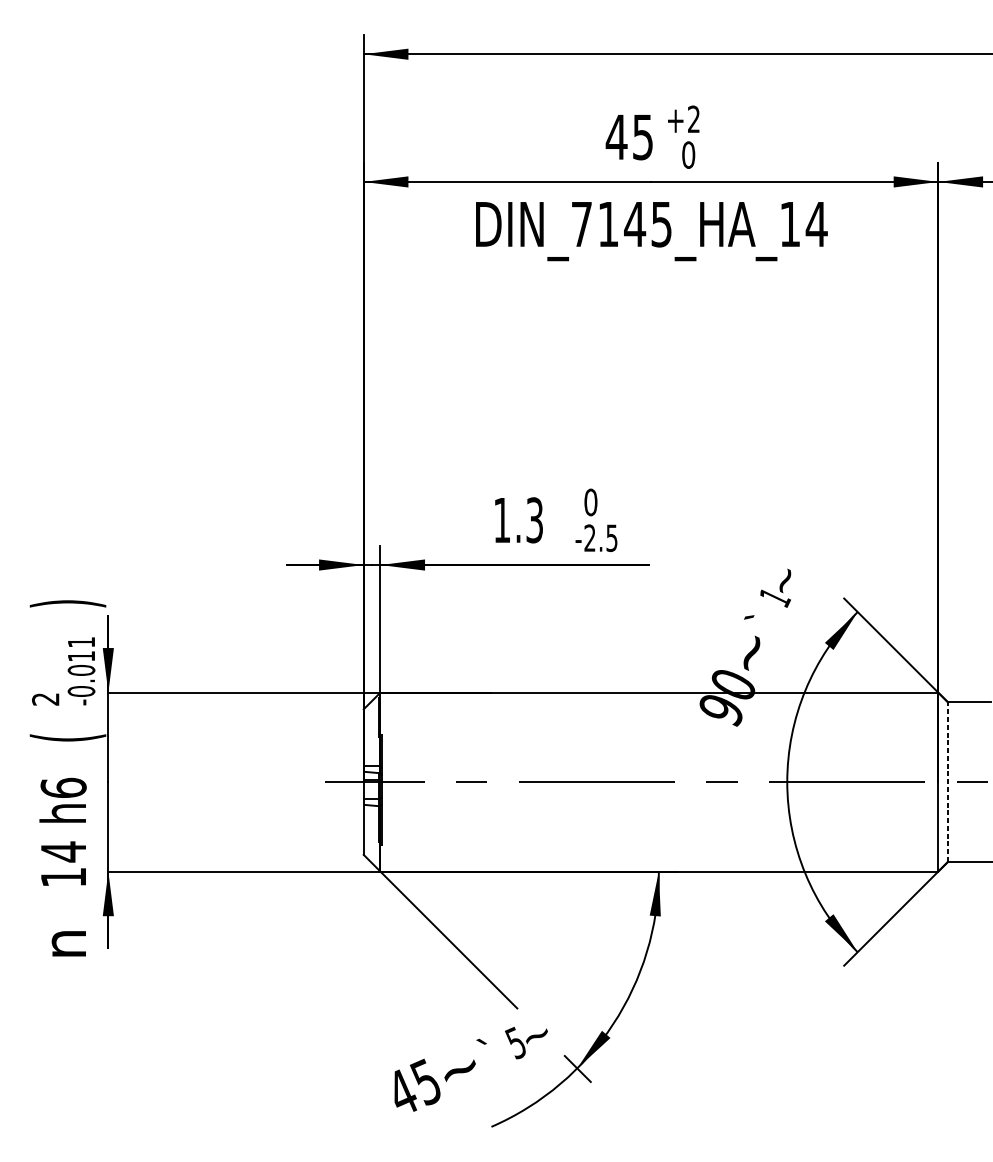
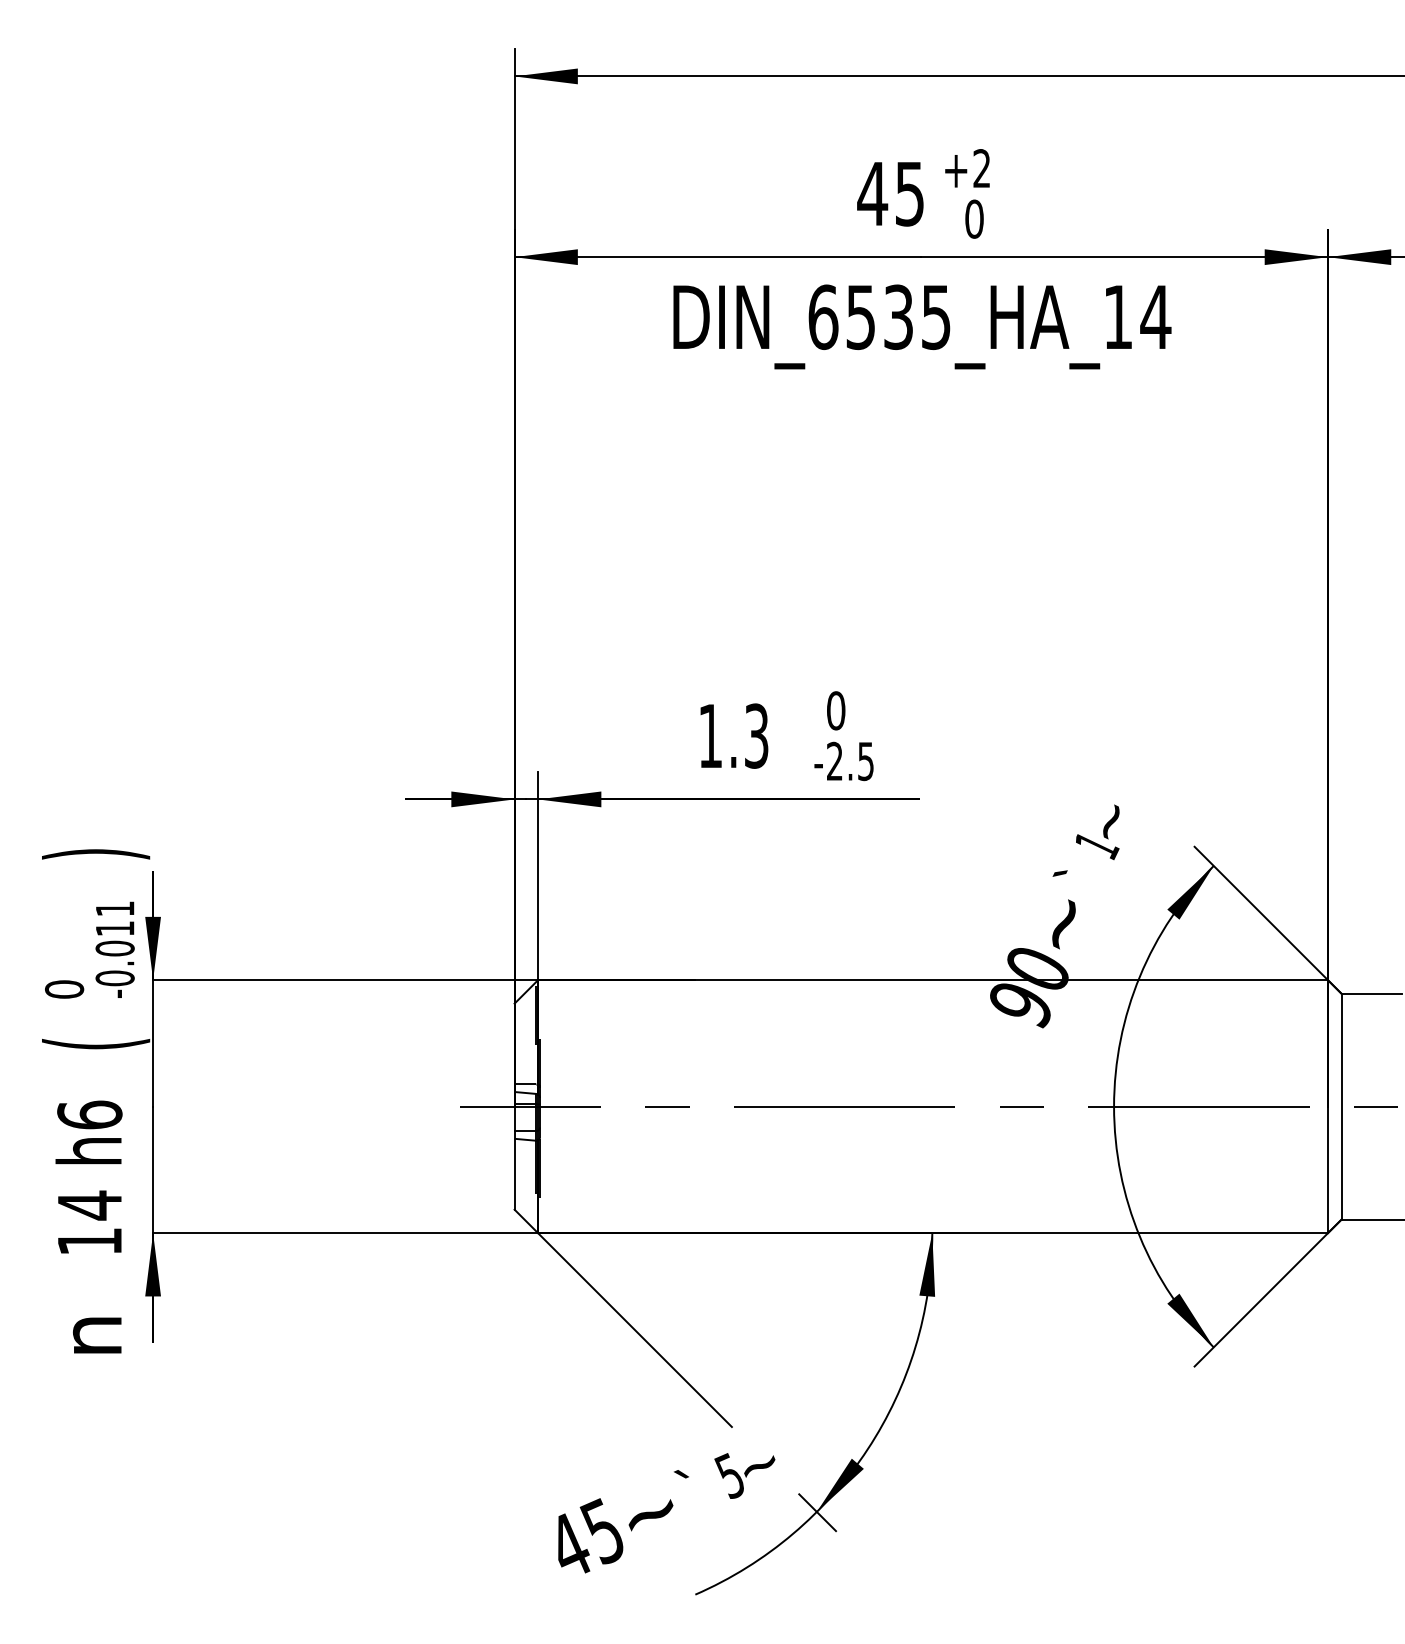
text: (608, 224) -> (861, 317), DIN_7145_HA_14 -> DIN_6535_HA_14
text: (45, 699) -> (64, 989), 2 -> 0
line: (947, 781) -> (1341, 1106), dashed -> solid

